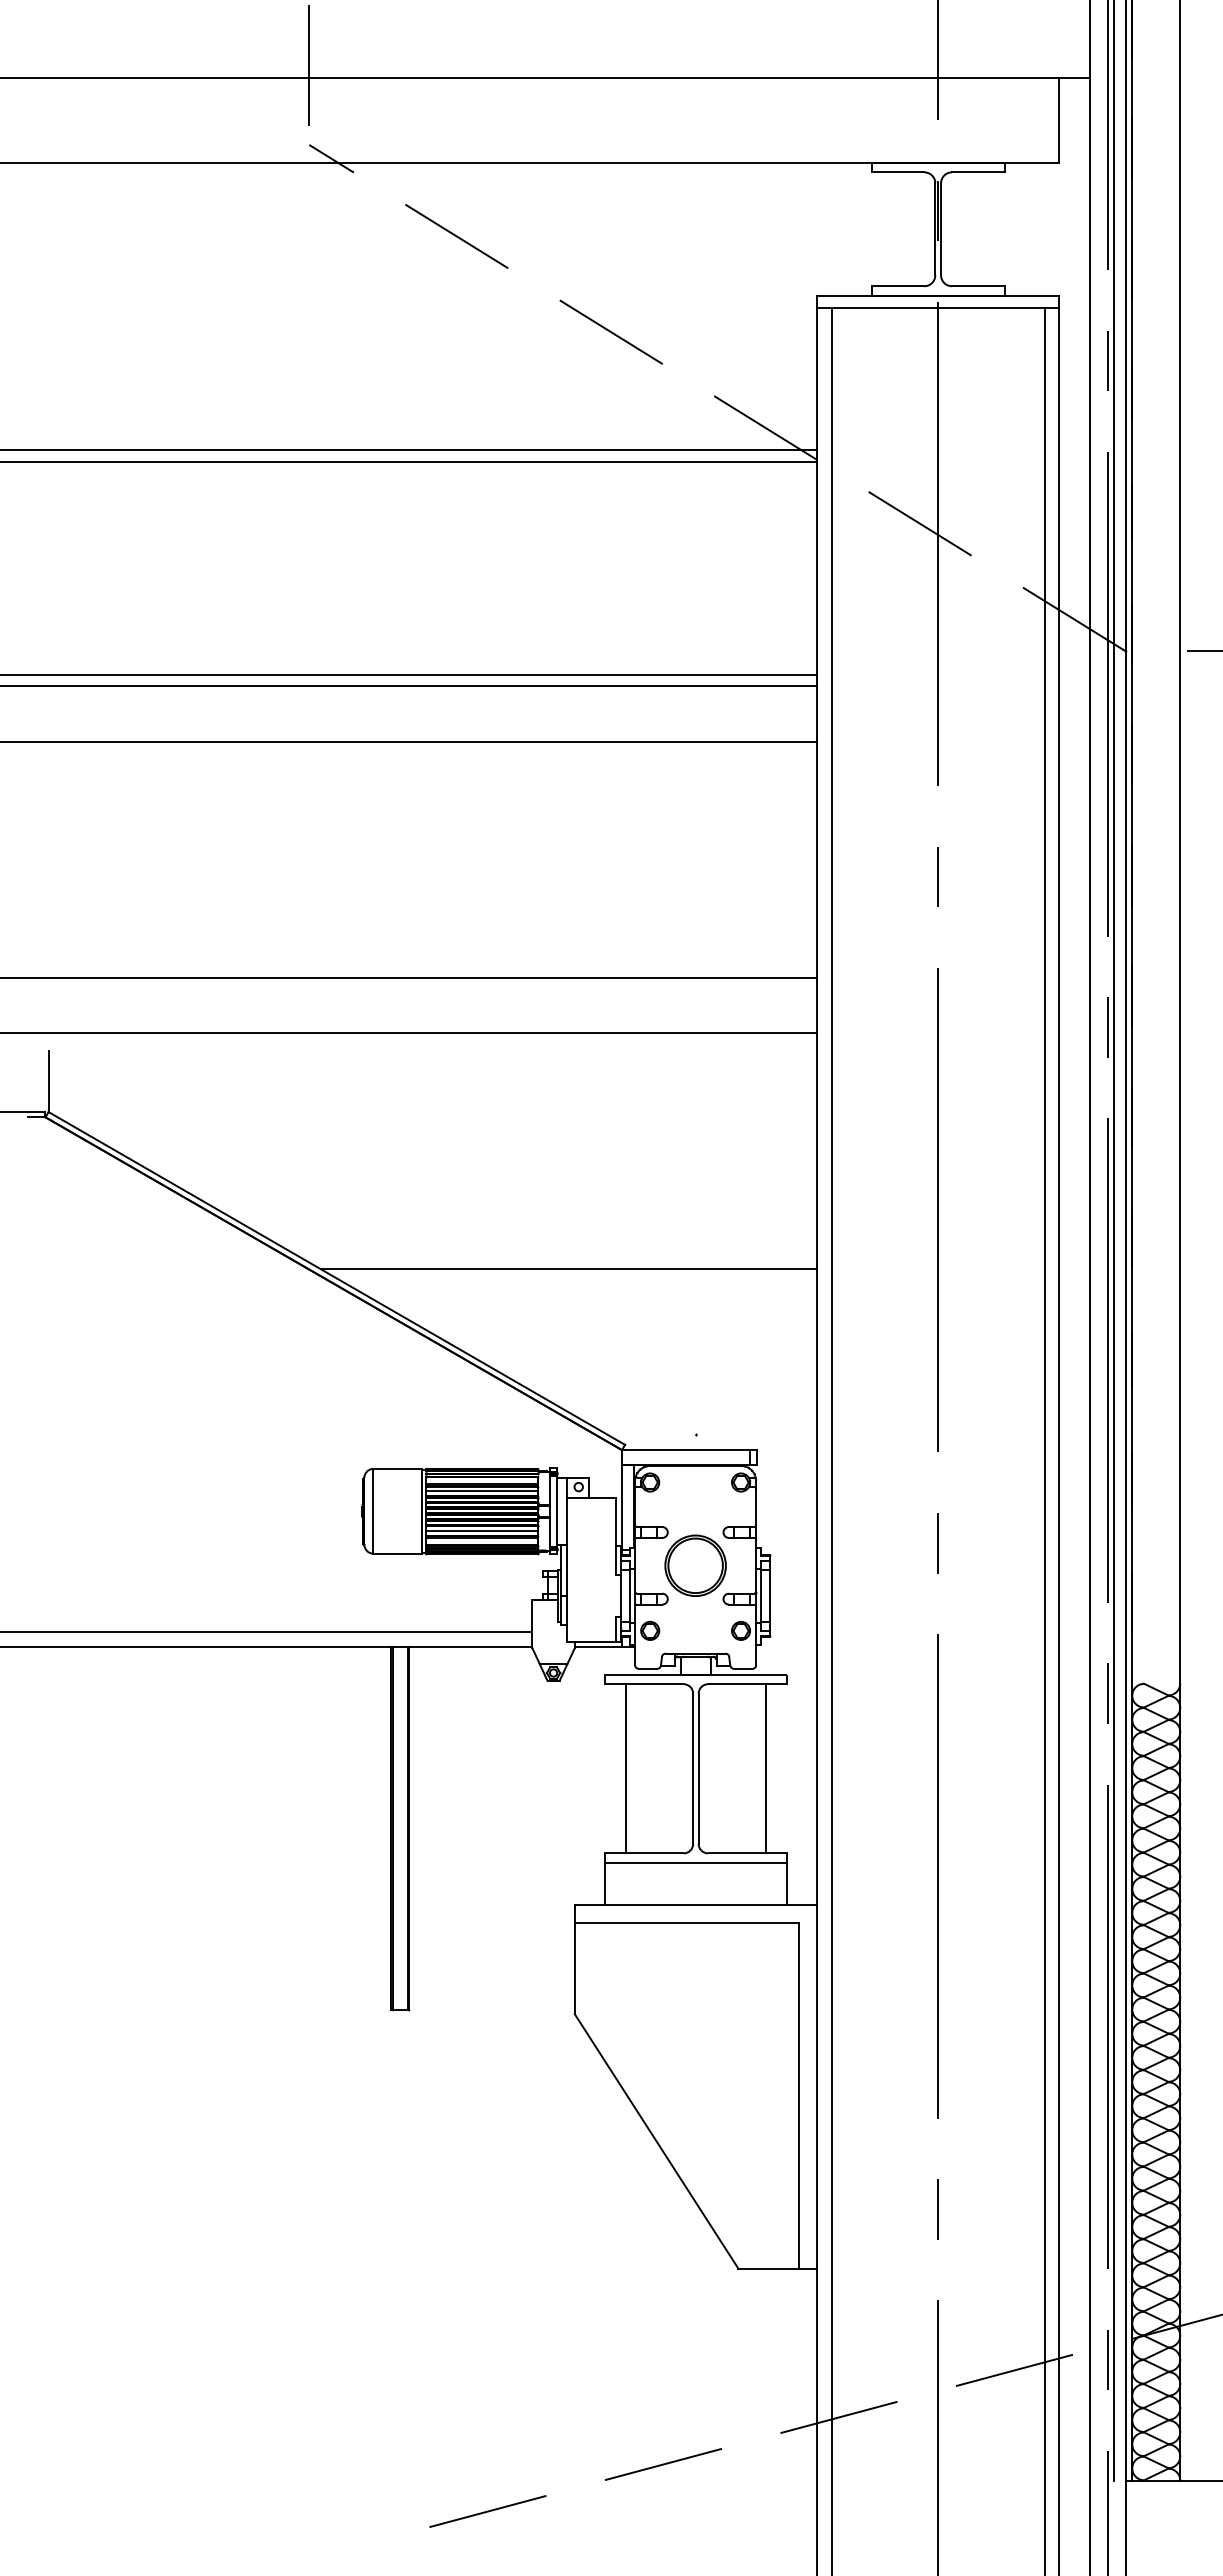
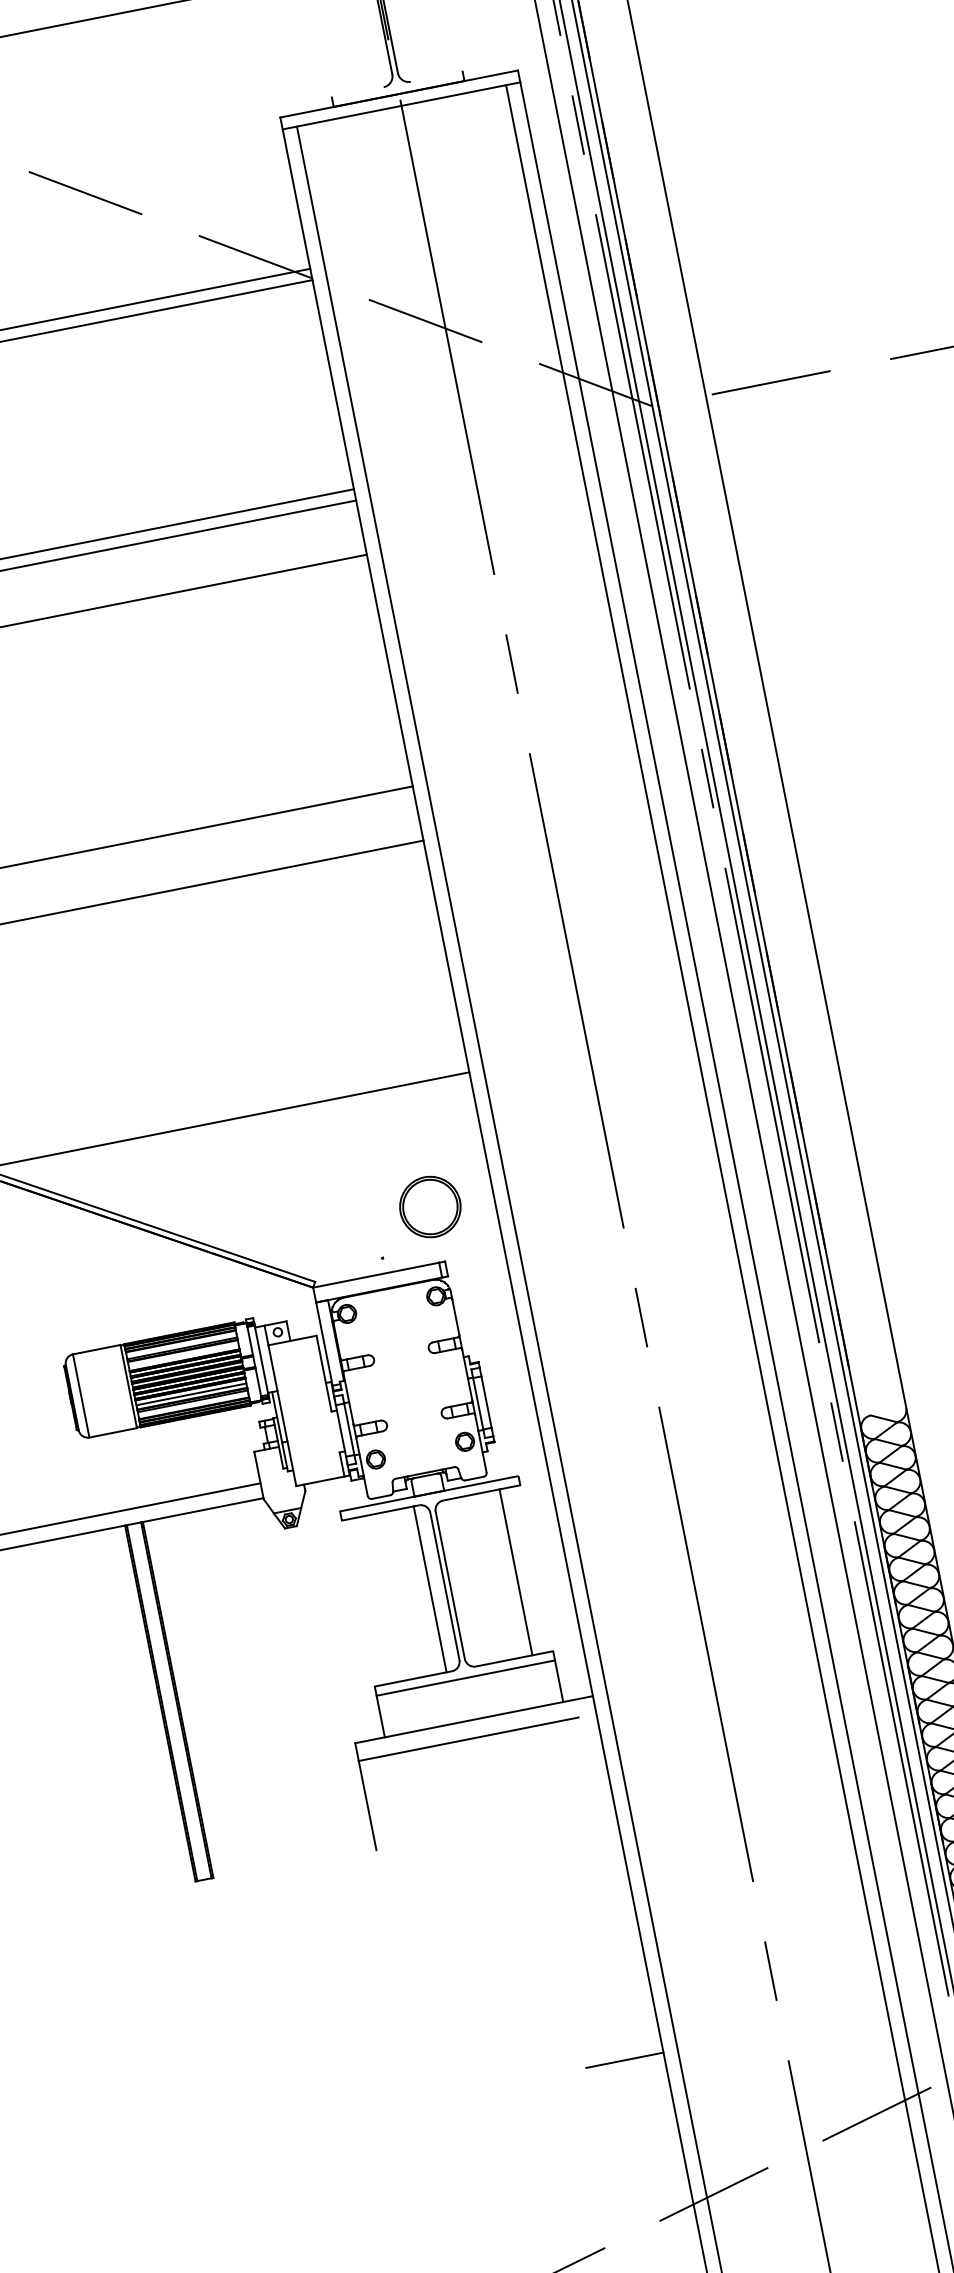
line: (897, 286) -> (357, 92), removed
line: (977, 286) -> (435, 77), removed
line: (481, 1491) -> (183, 1355), removed
part: (695, 1565) -> (430, 1206), moved
line: (598, 1646) -> (328, 1484), removed
line: (626, 1768) -> (430, 1588), moved
line: (798, 2095) -> (611, 1886), removed
line: (656, 2141) -> (481, 1959), removed

